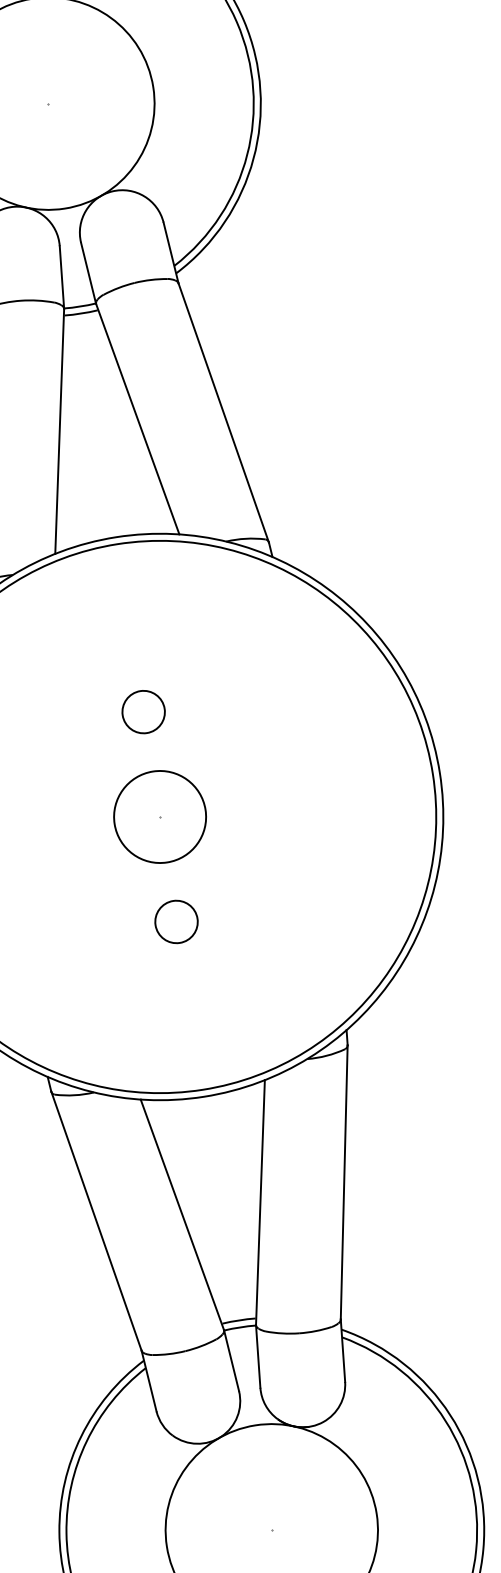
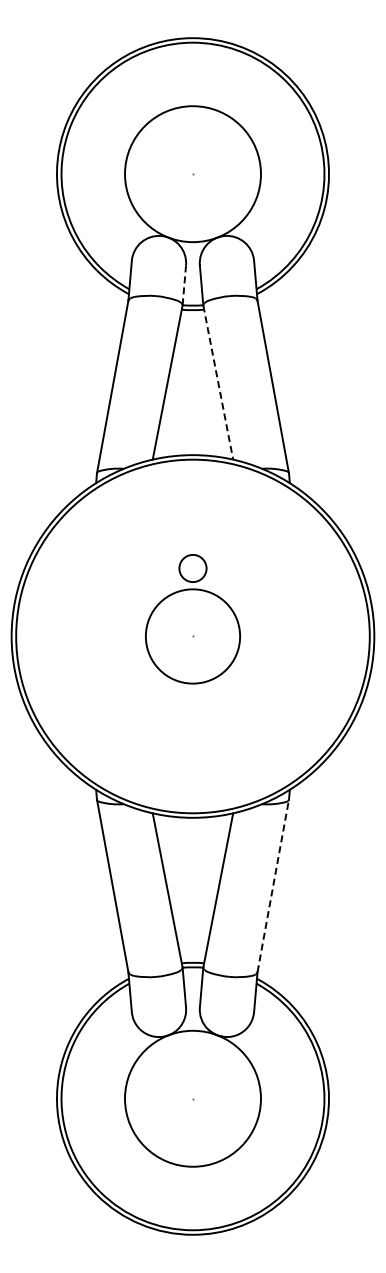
line: (62, 277) -> (184, 285), solid -> dashed
line: (138, 420) -> (218, 383), solid -> dashed
circle: (159, 817) -> (192, 636), size x1.6
circle: (175, 922) -> (192, 704), removed
line: (344, 1181) -> (273, 885), solid -> dashed

